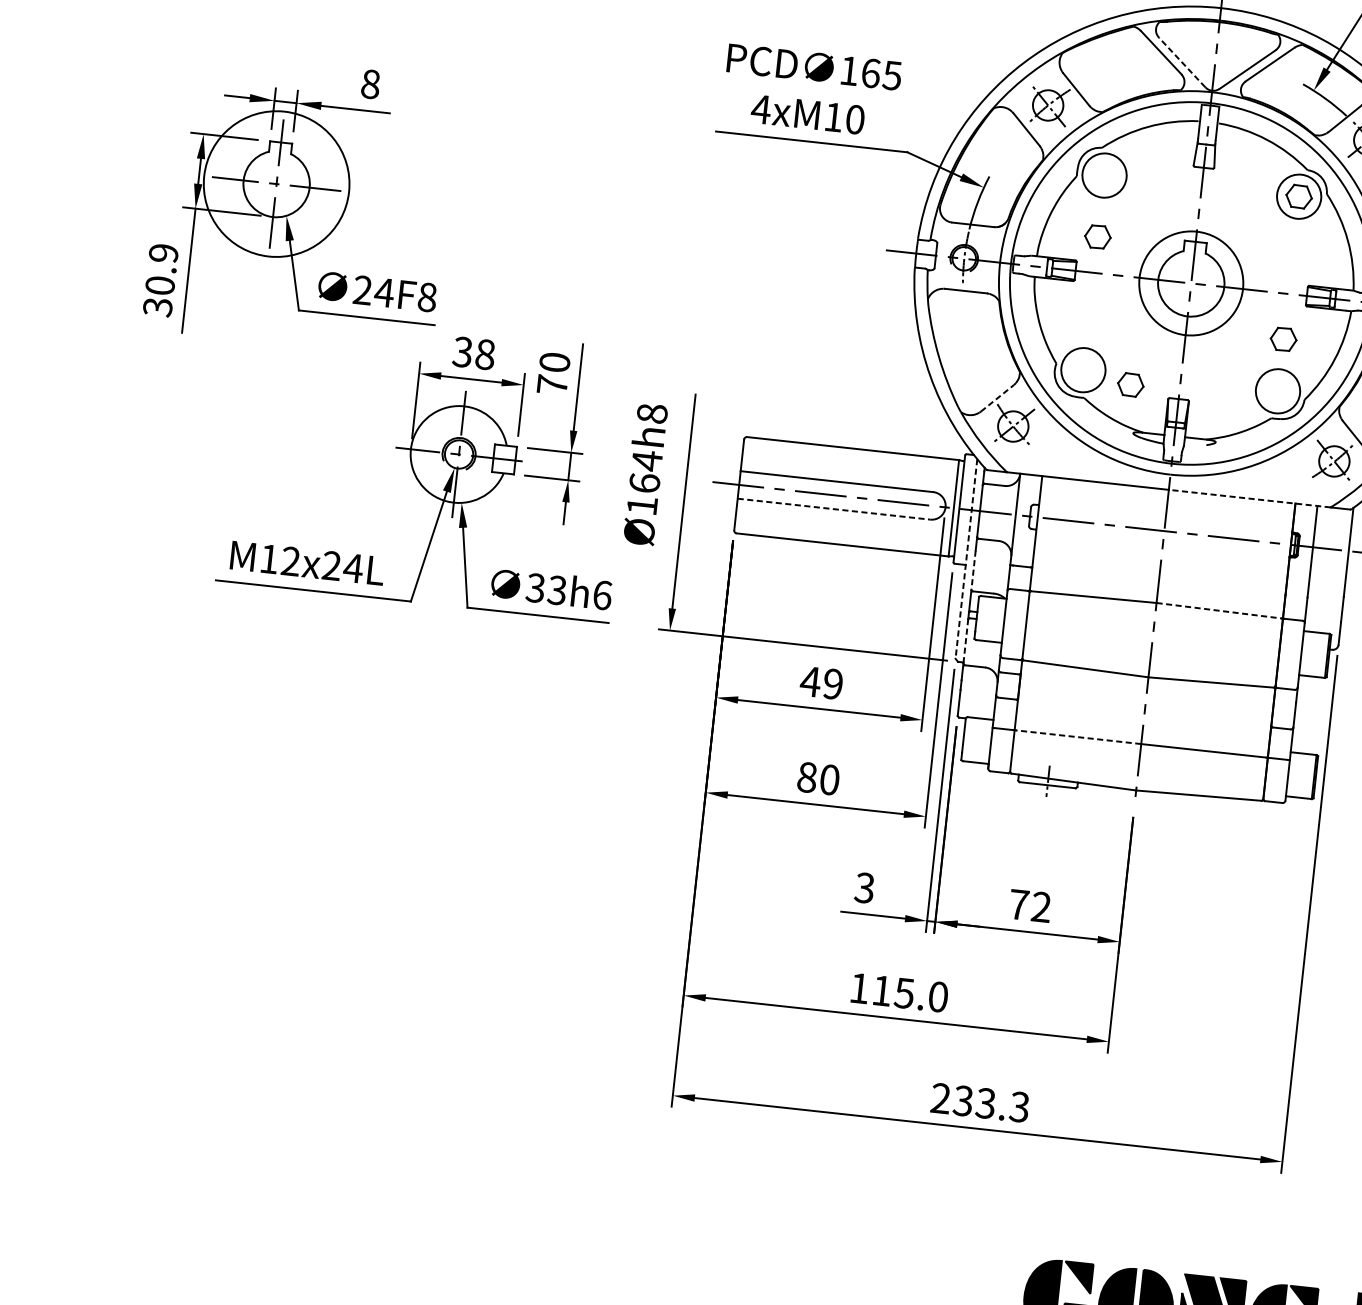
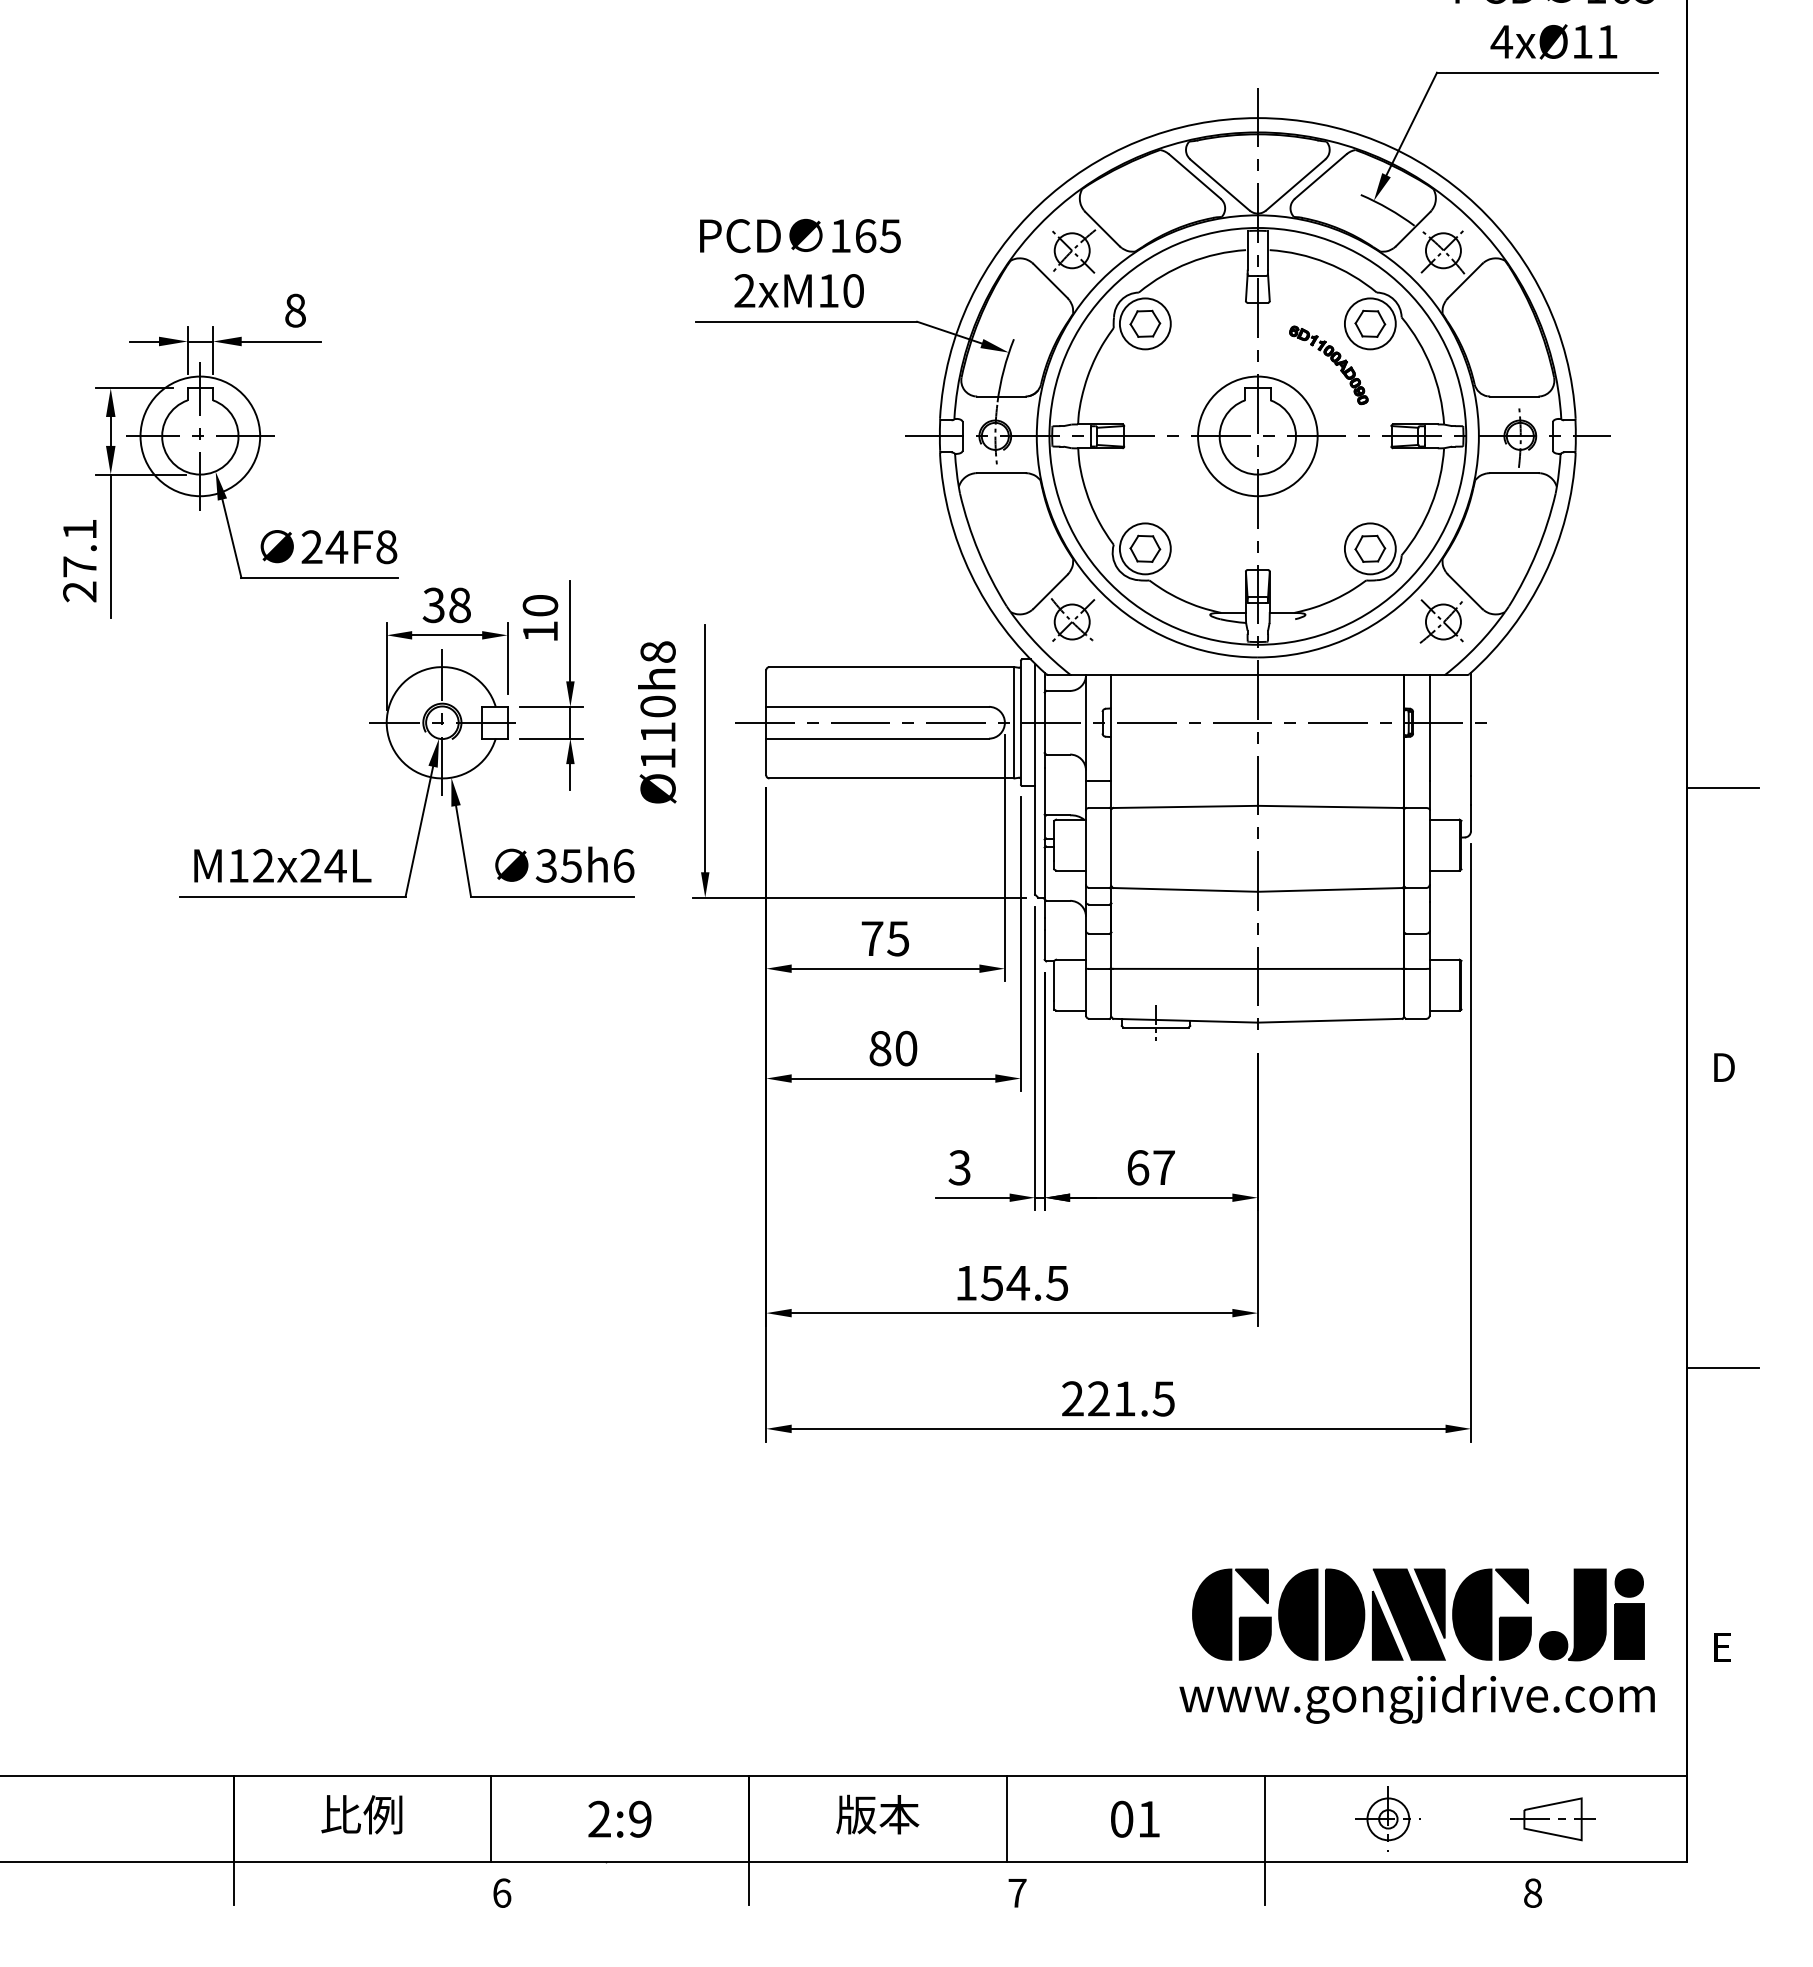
line: (1181, 61) -> (1219, 184), dashed -> solid
text: (760, 109) -> (744, 290), 4xM10 -> 2xM10
circle: (276, 184) -> (200, 436), size x0.71
part: (1259, 228) -> (1328, 365), added
part: (1098, 236) -> (1145, 323), moved
text: (160, 280) -> (79, 560), 30.9 -> 27.1
part: (1283, 339) -> (1370, 548), moved
text: (552, 384) -> (540, 631), 70 -> 10
part: (1130, 384) -> (1145, 548), moved
line: (997, 398) -> (1050, 591), dashed -> solid
text: (645, 471) -> (657, 718), Ø164h8 -> Ø110h8
line: (1249, 499) -> (1351, 675), dashed -> solid
line: (834, 509) -> (878, 738), dashed -> solid
line: (966, 559) -> (1035, 779), dashed -> solid
line: (973, 571) -> (1044, 792), dashed -> solid
text: (557, 590) -> (571, 865), 33h6 -> 35h6
line: (1219, 610) -> (1330, 806), dashed -> solid
line: (965, 641) -> (1044, 873), dashed -> solid
text: (821, 682) -> (884, 938), 49 -> 75
line: (1077, 736) -> (1184, 968), dashed -> solid
text: (1029, 905) -> (1150, 1167), 72 -> 67
text: (909, 993) -> (1024, 1282), 115.0 -> 154.5
text: (990, 1103) -> (1130, 1398), 233.3 -> 221.5

